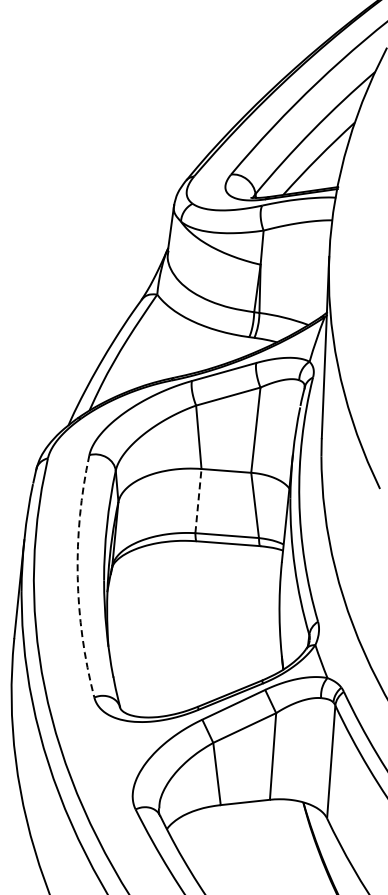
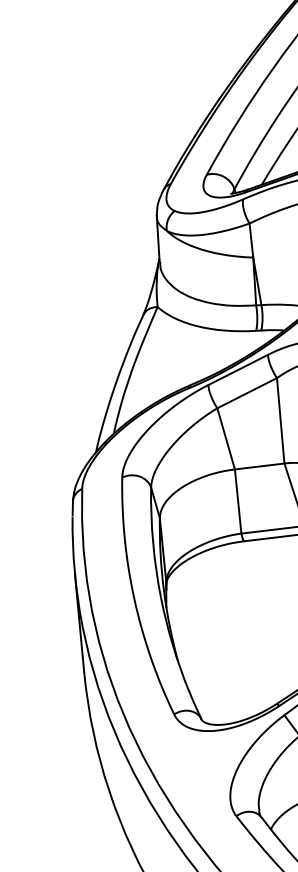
line: (198, 500) -> (238, 500), dashed -> solid
arc: (77, 576) -> (134, 598), dashed -> solid

